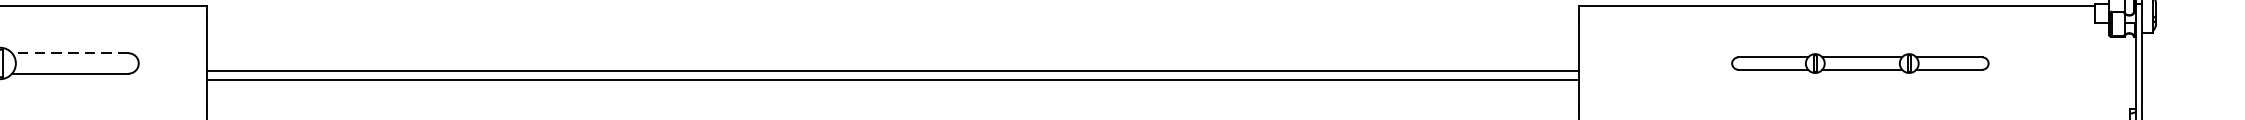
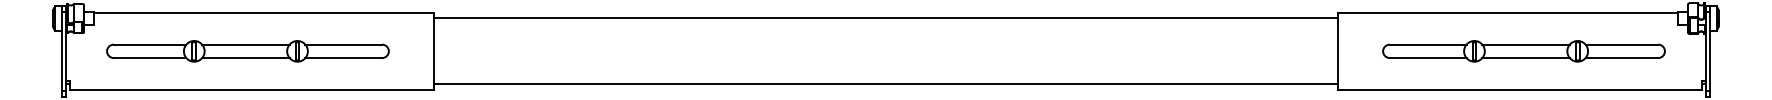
line: (69, 53) -> (343, 44), dashed -> solid
part: (1859, 63) -> (1523, 51), size x1.67
line: (891, 71) -> (885, 84), moved
line: (891, 80) -> (885, 18), moved

